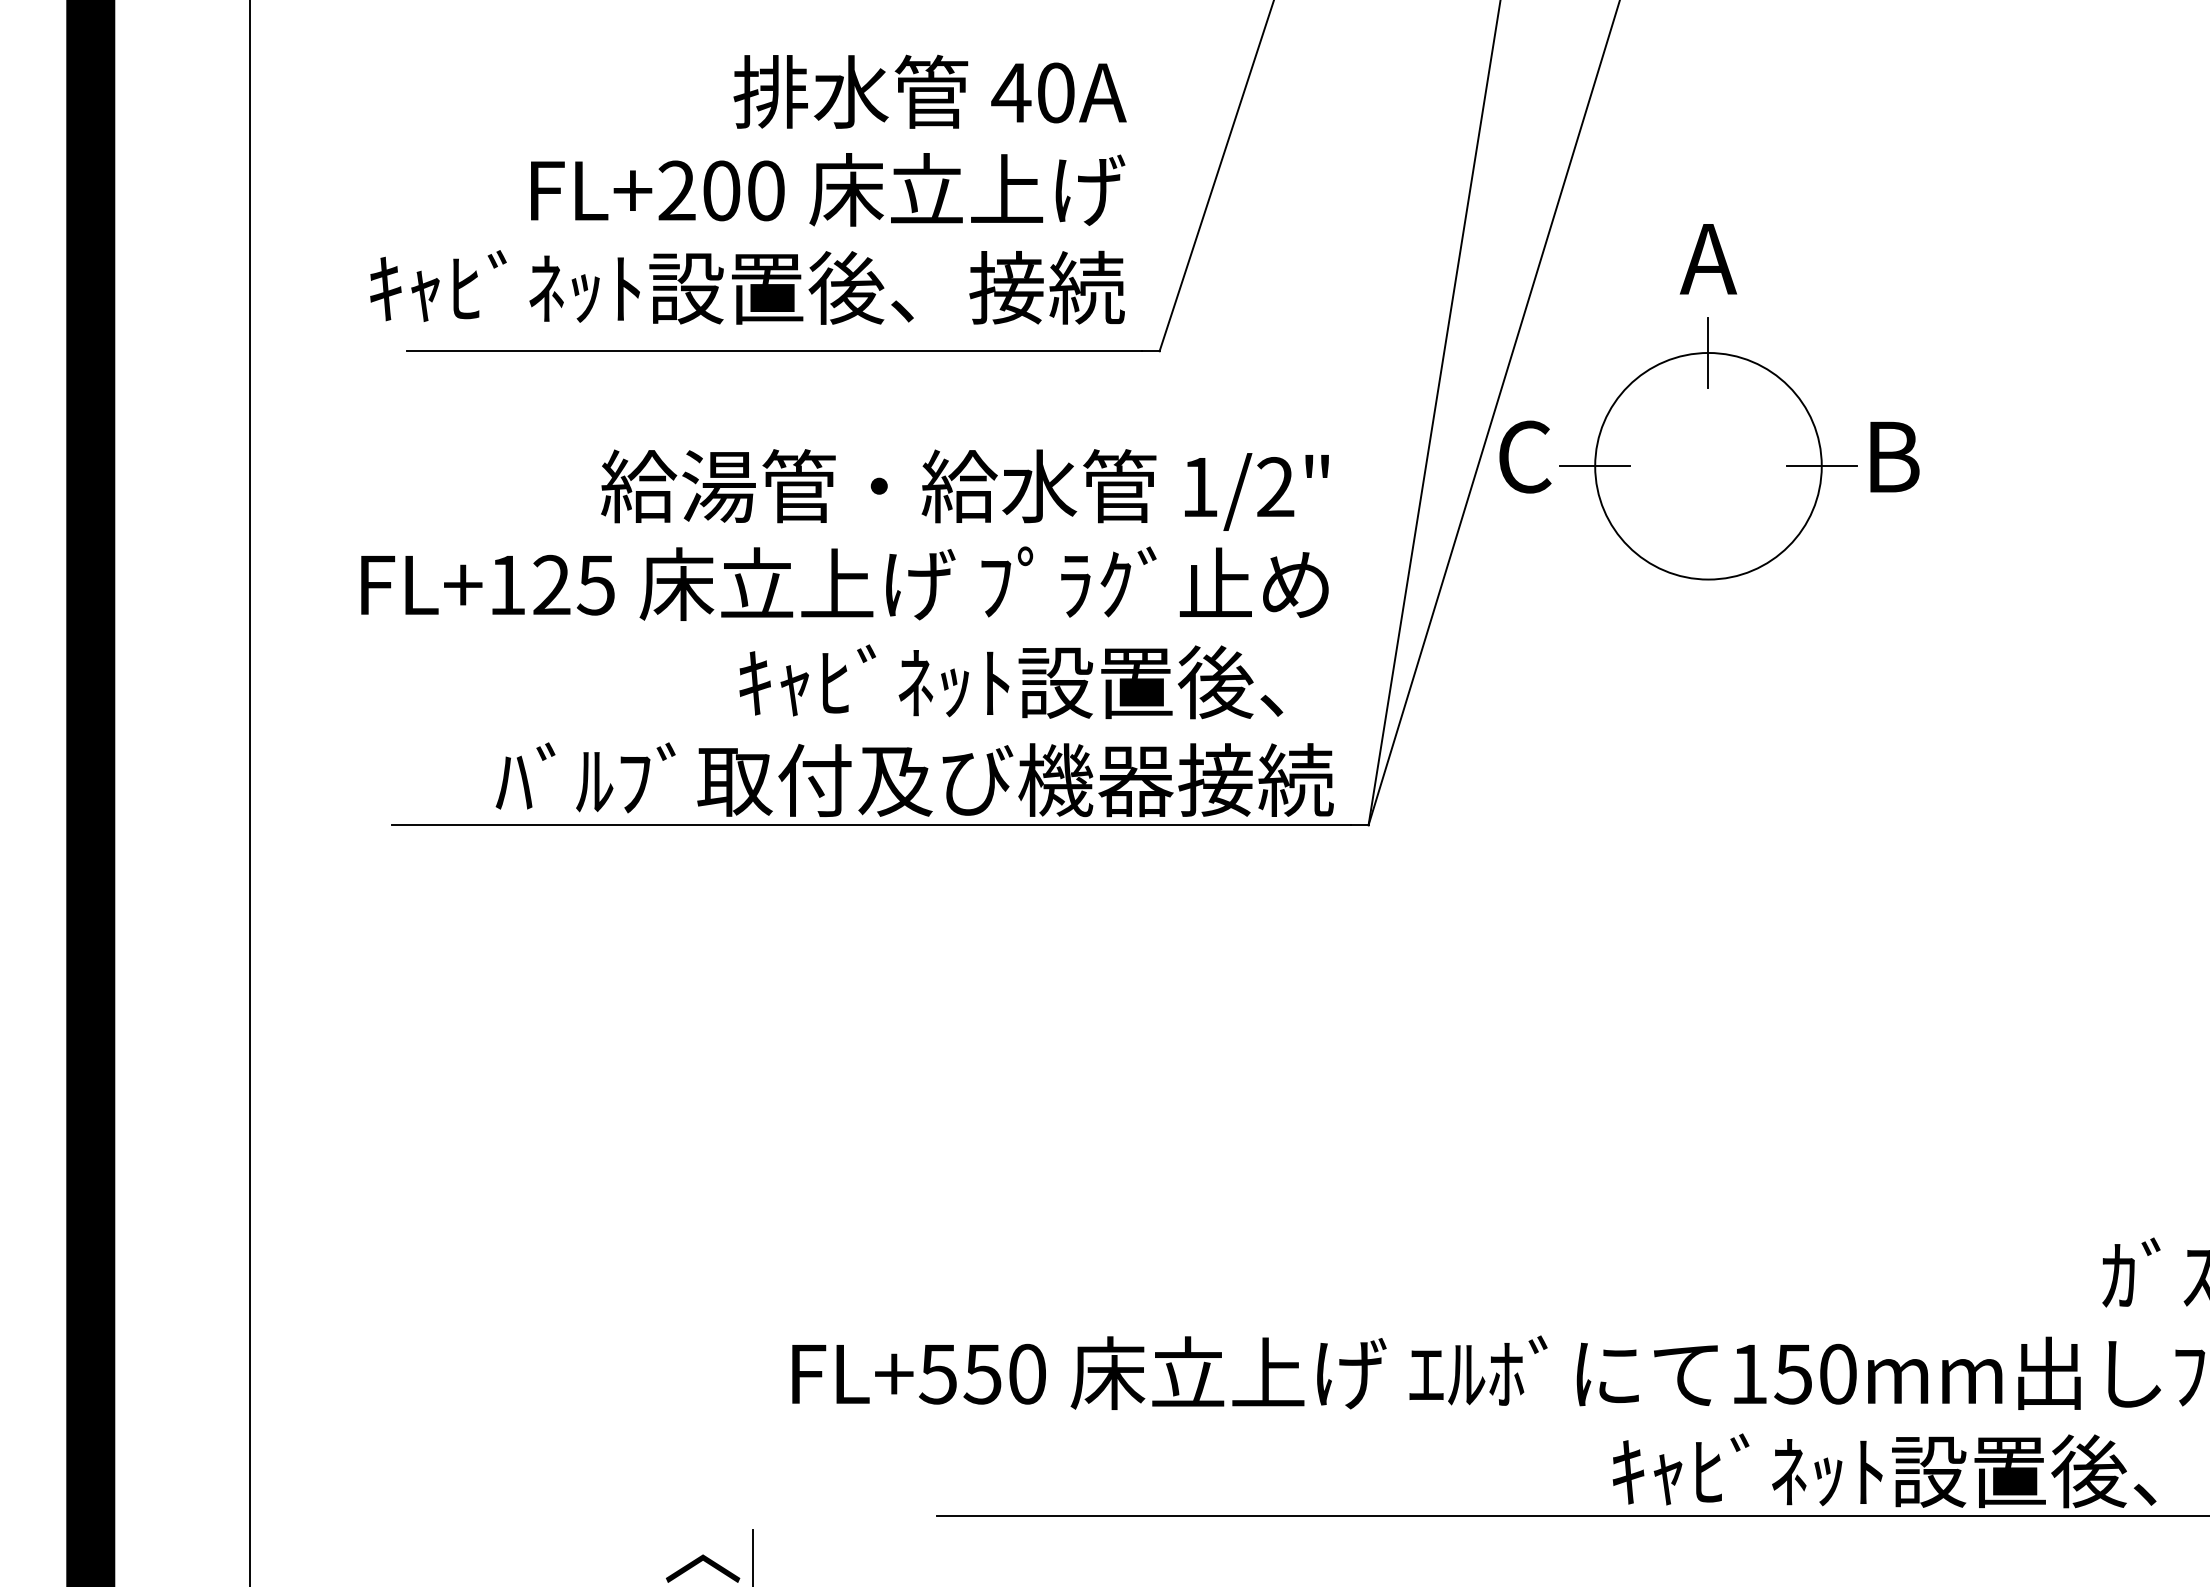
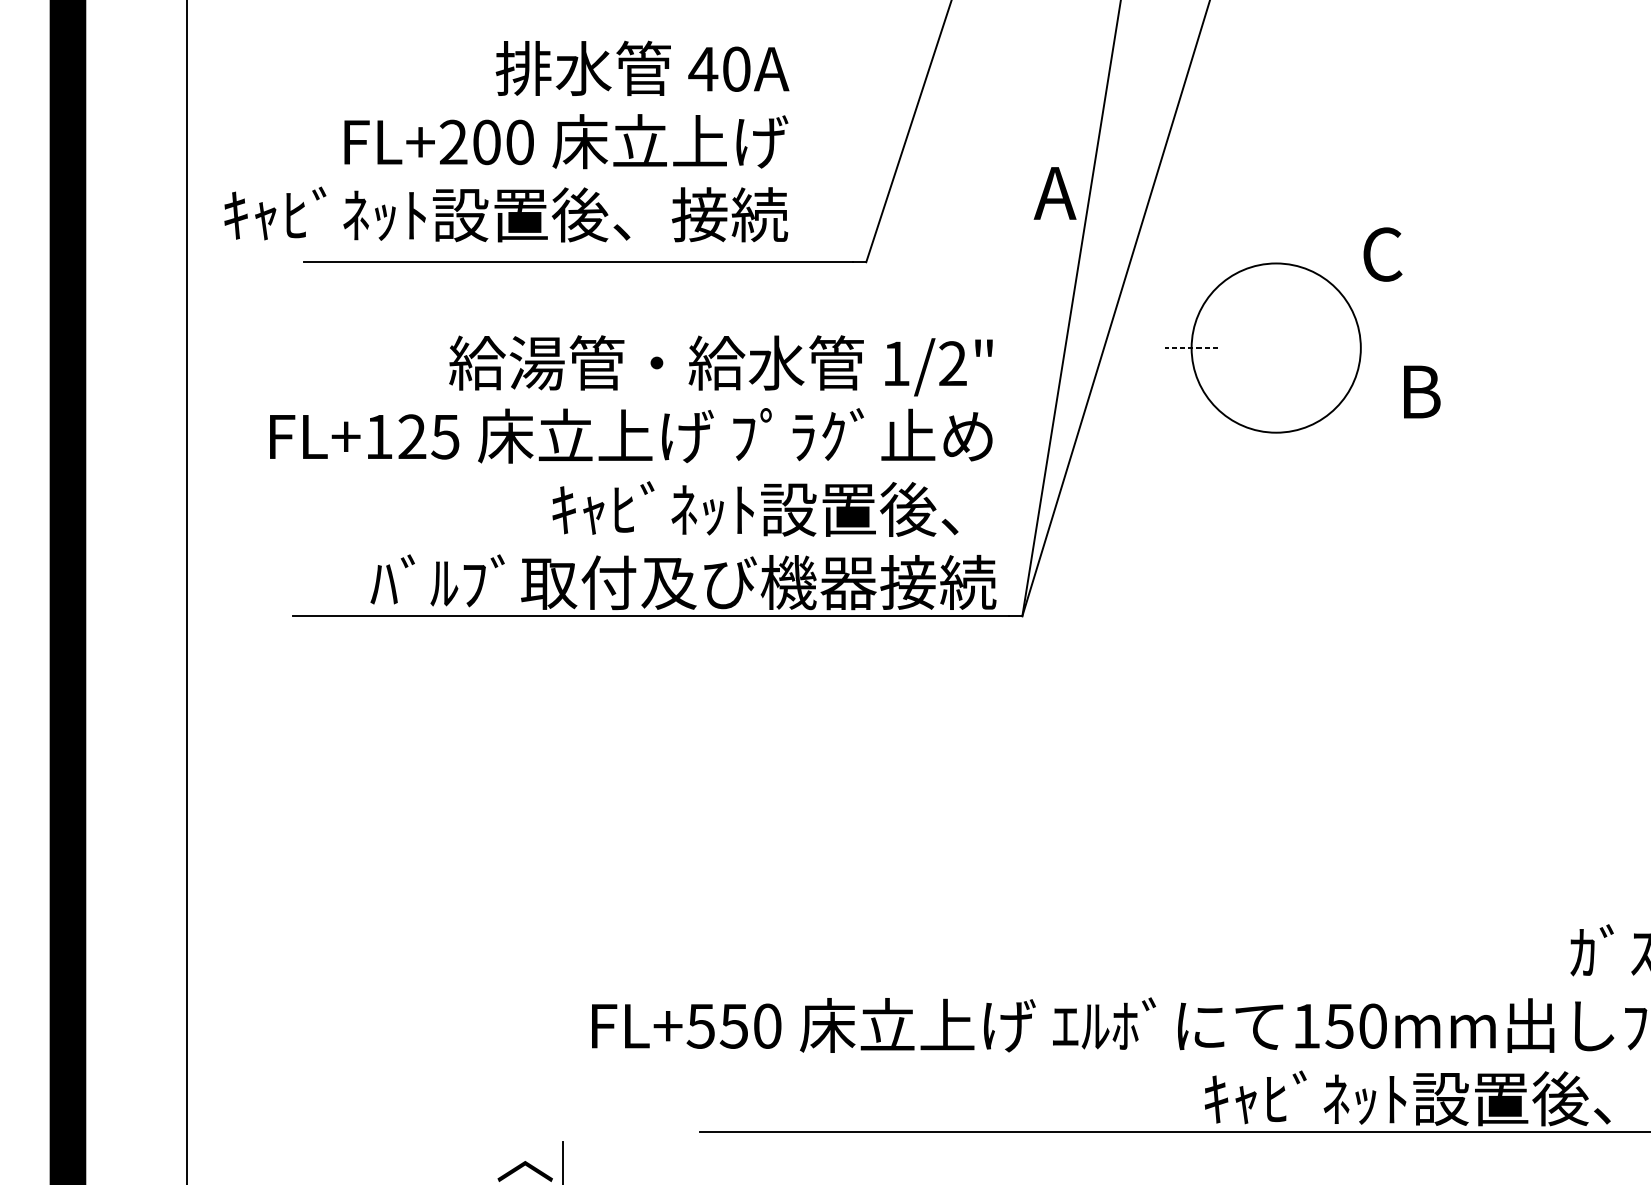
text: (748, 189) -> (506, 141), moved
text: (1708, 259) -> (1055, 193), moved
line: (1708, 352) -> (1276, 263), removed
text: (1525, 456) -> (1383, 254), moved
text: (1894, 456) -> (1421, 391), moved
line: (1594, 466) -> (1191, 348), solid -> dashed
line: (1821, 466) -> (1360, 348), removed

